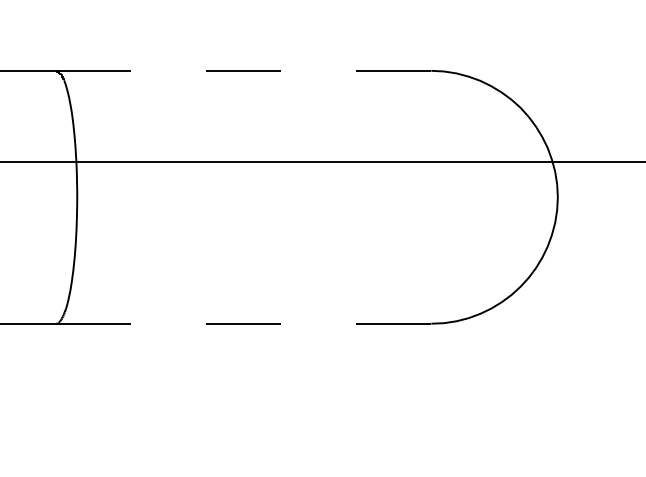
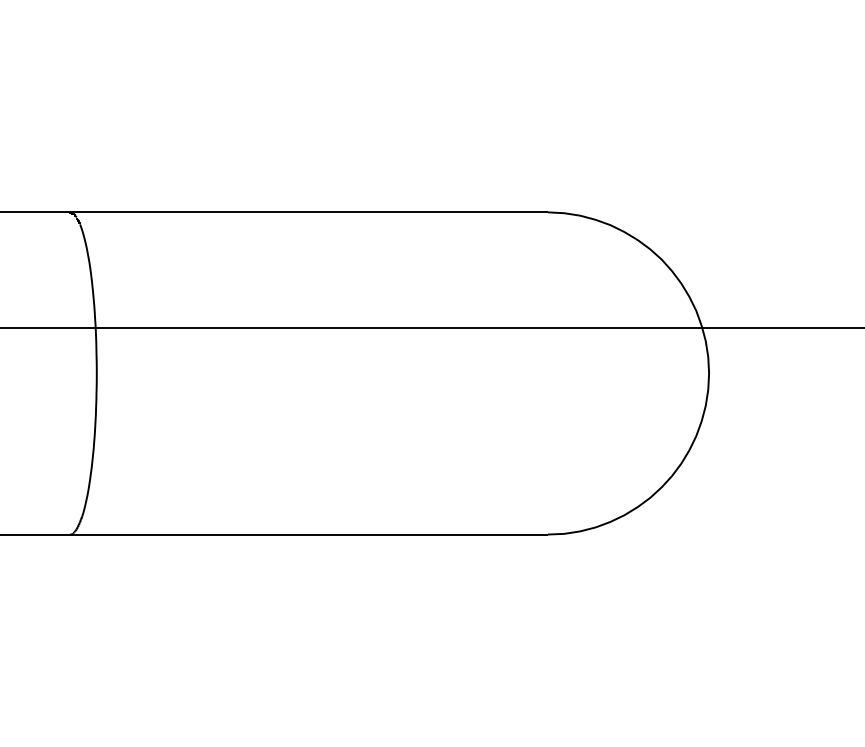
line: (243, 70) -> (308, 212), dashed -> solid
line: (244, 323) -> (309, 534), dashed -> solid

